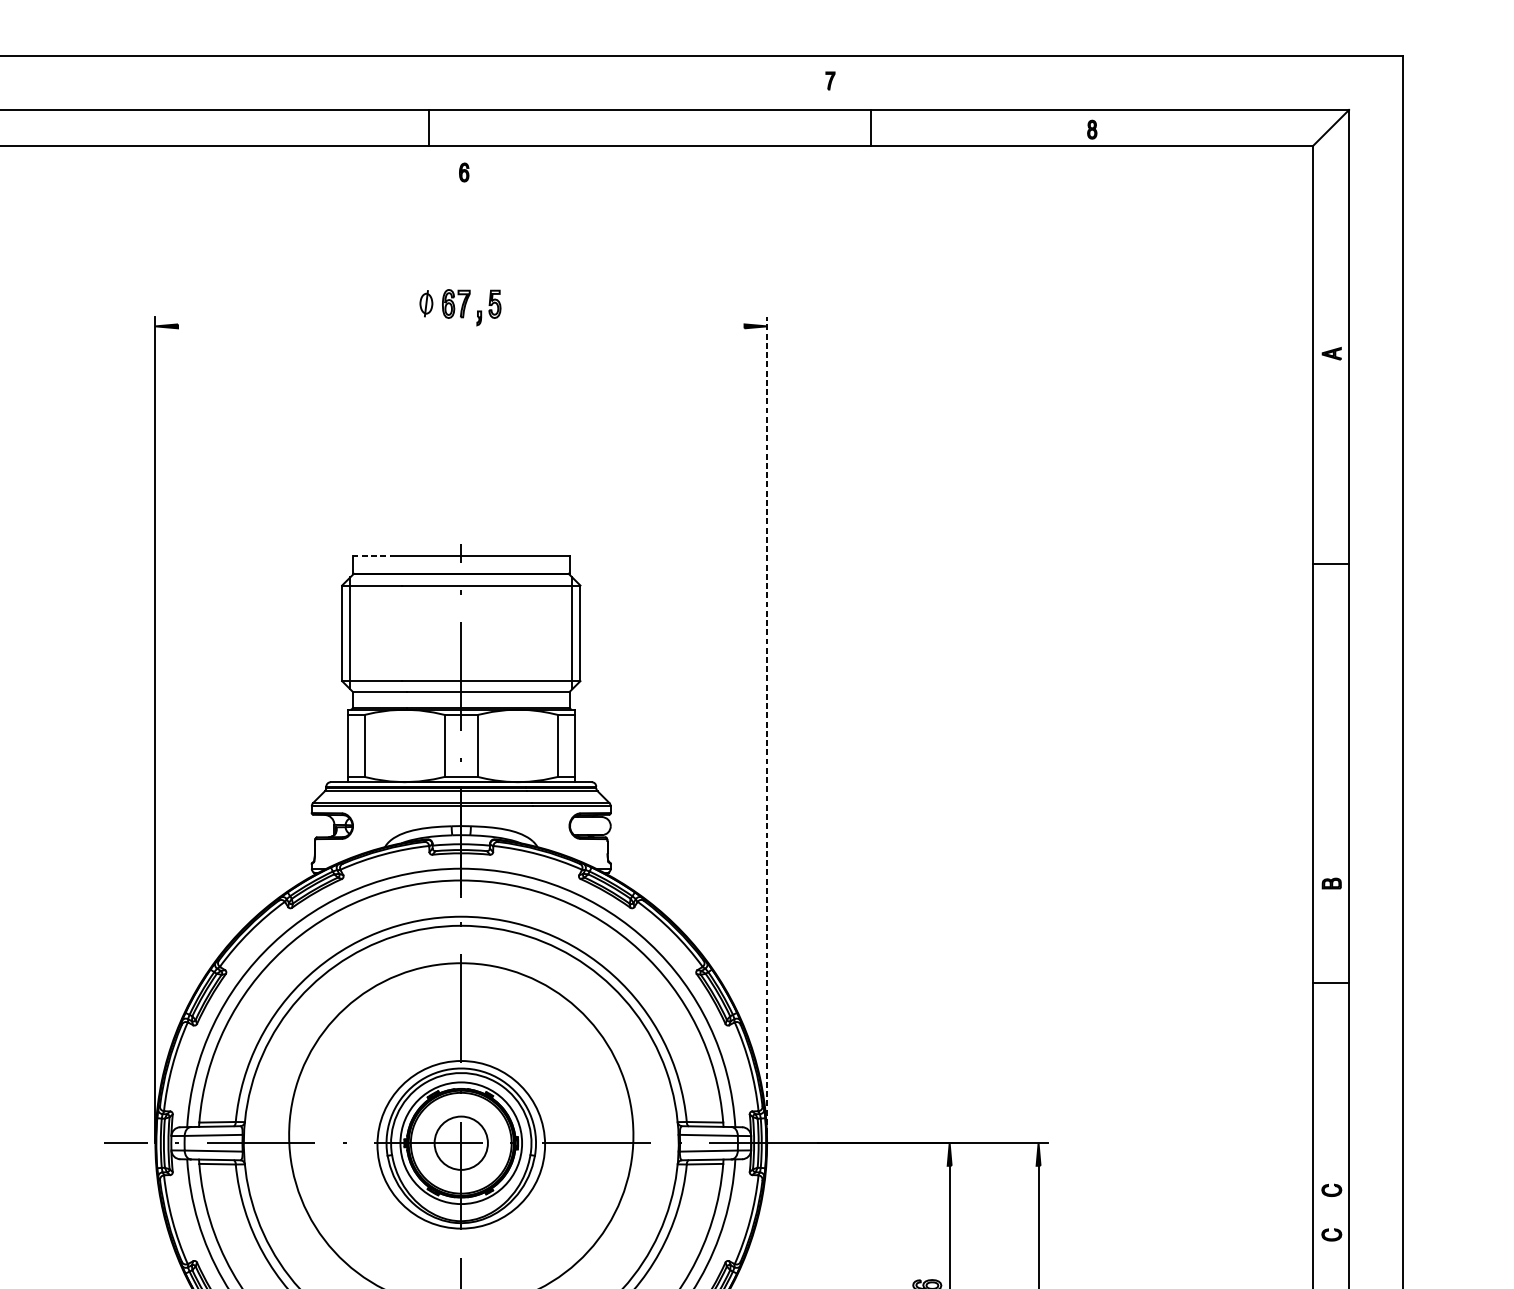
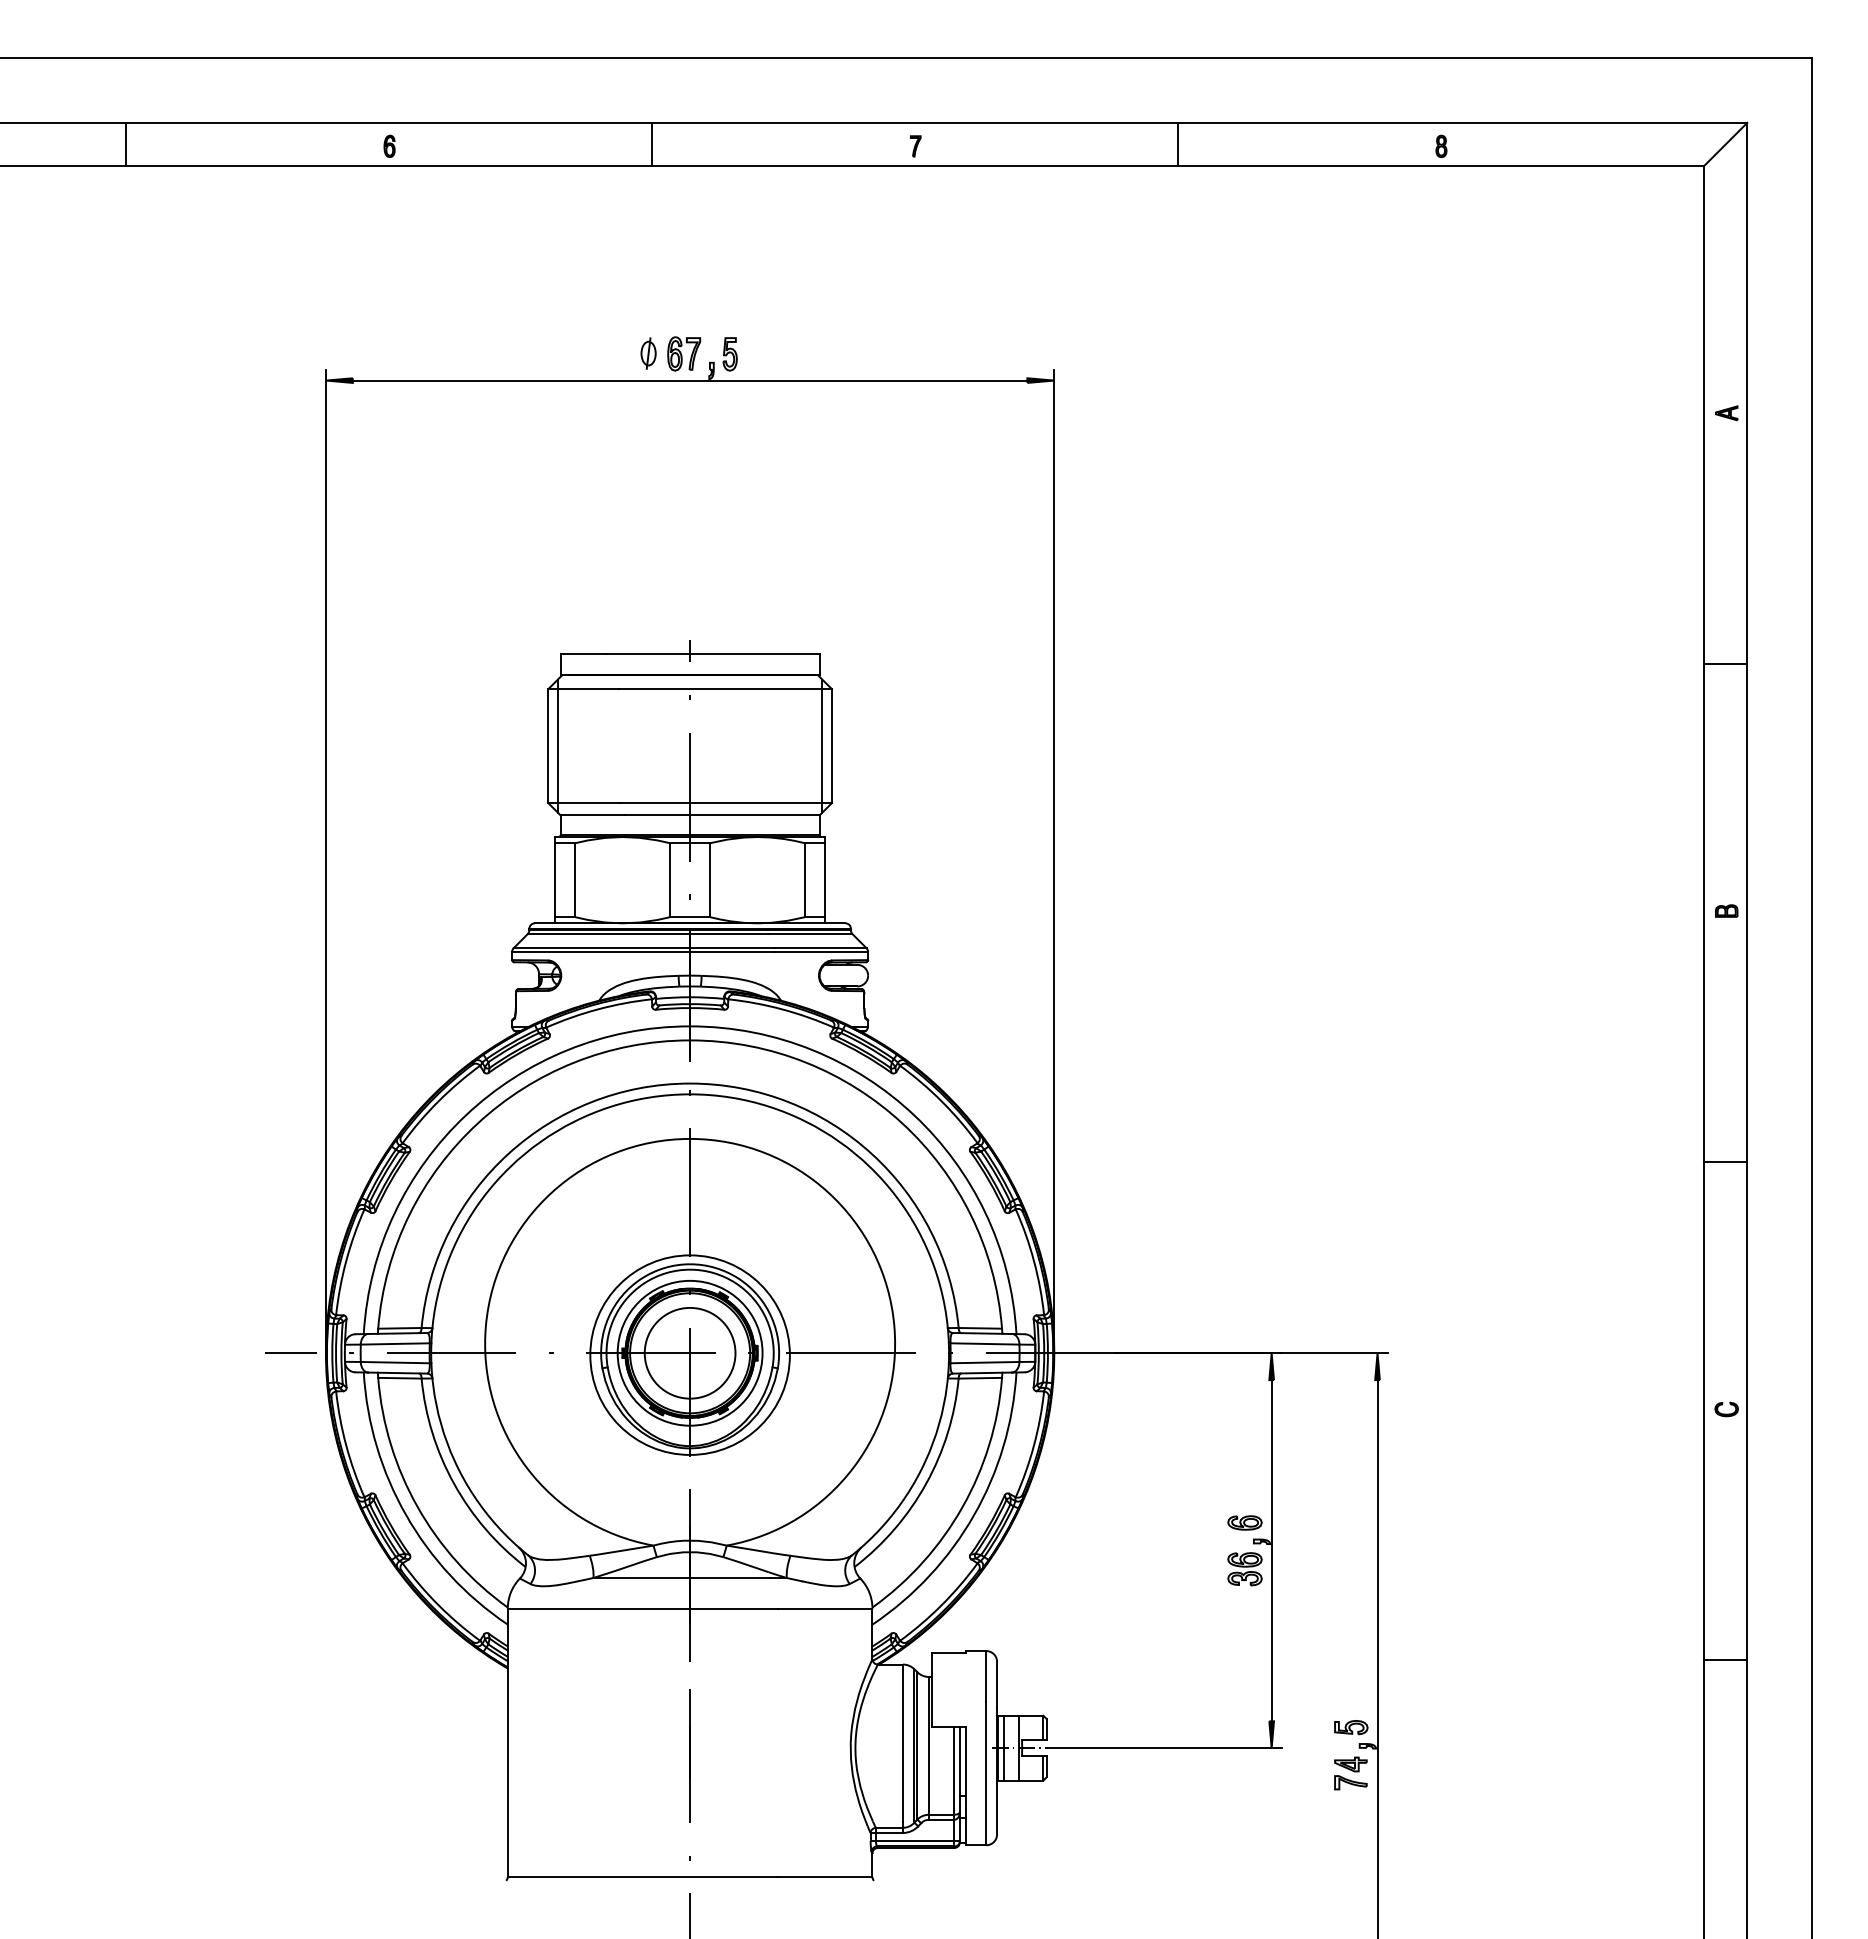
part: (830, 81) -> (915, 146), moved
part: (464, 171) -> (389, 145), moved
line: (460, 326) -> (689, 380), added
line: (371, 555) -> (583, 653), dashed -> solid
line: (767, 730) -> (1054, 861), dashed -> solid
part: (1331, 883) -> (1726, 910), moved
circle: (460, 1142) -> (689, 1352), size x1.43
part: (1331, 1234) -> (1726, 1462), removed

